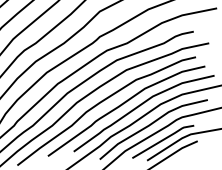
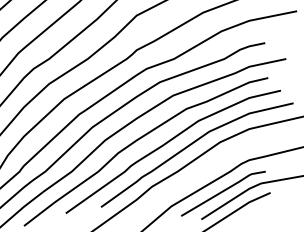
curve: (151, 125) -> (207, 171), removed

